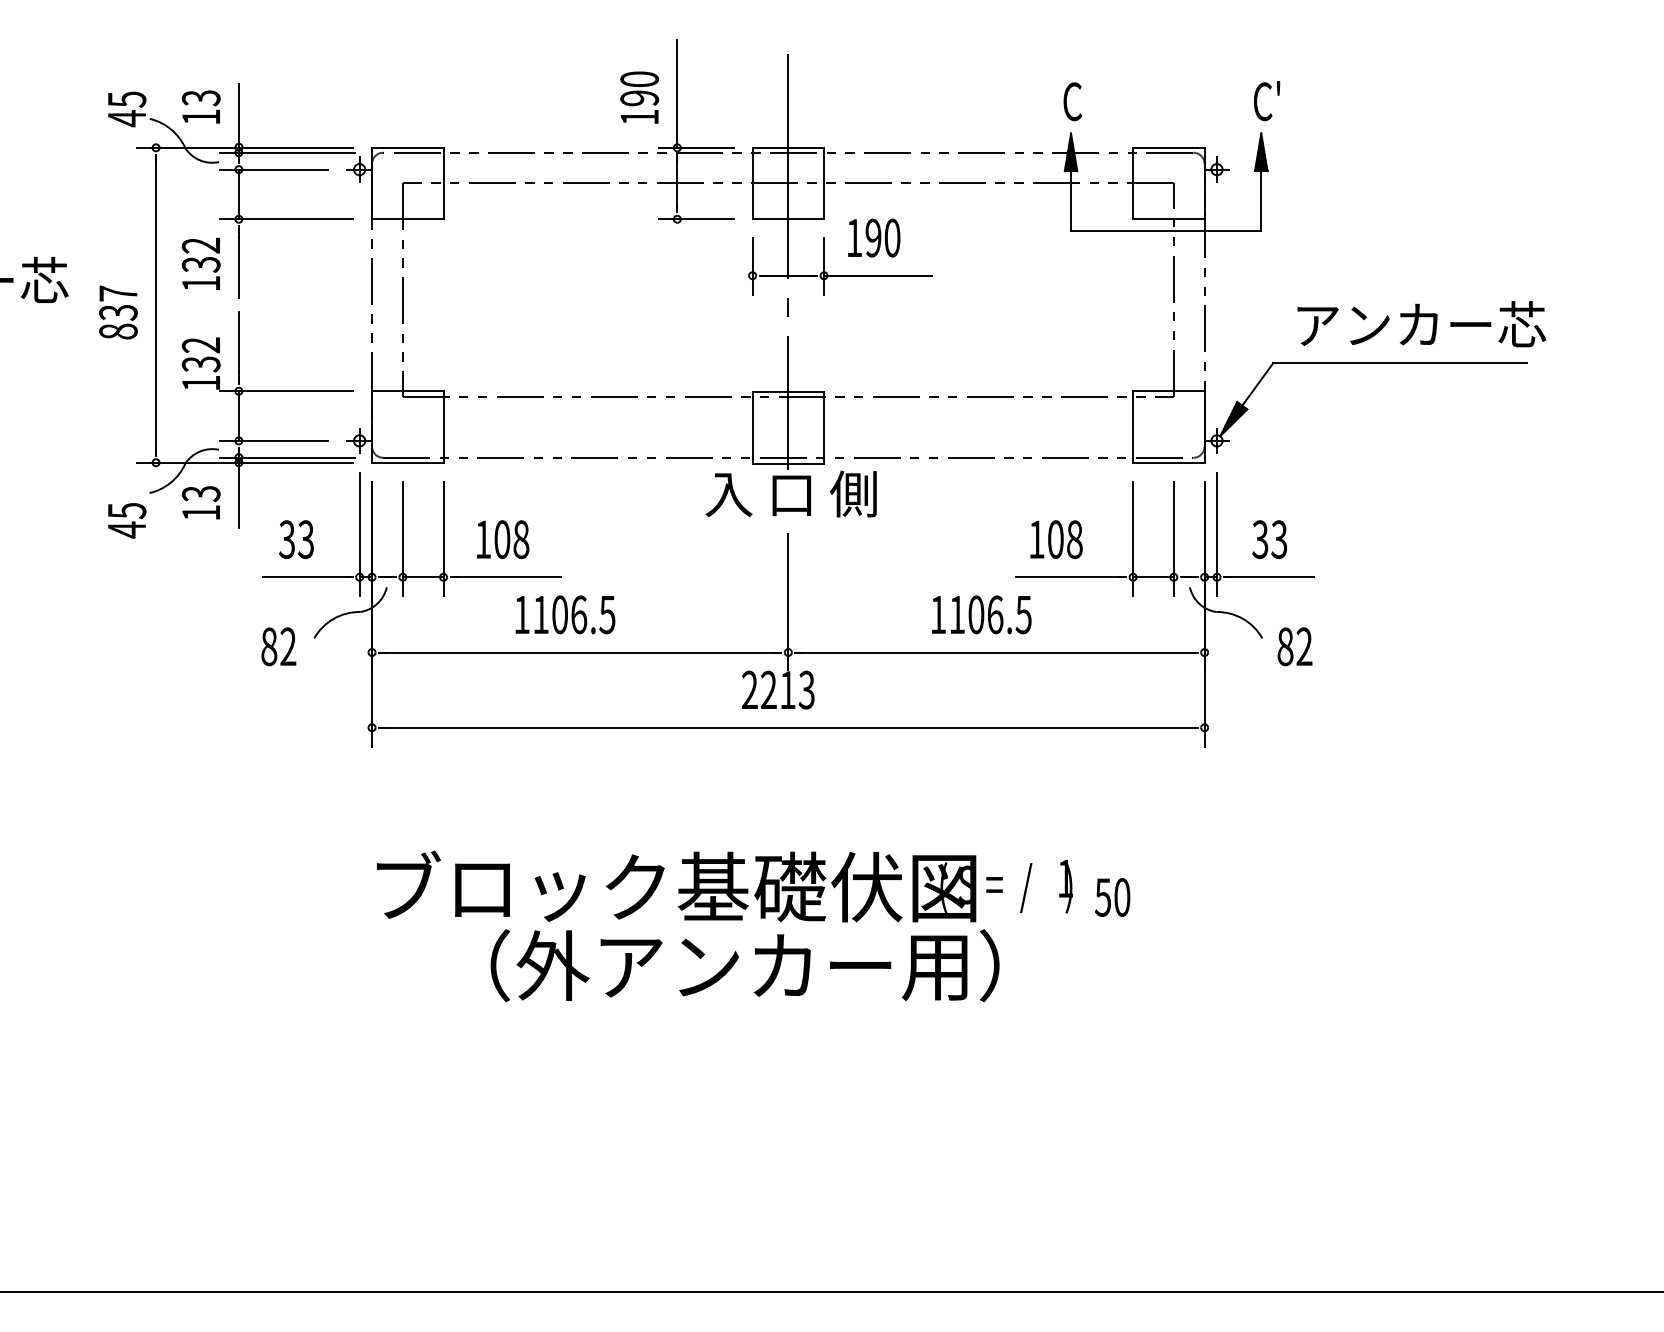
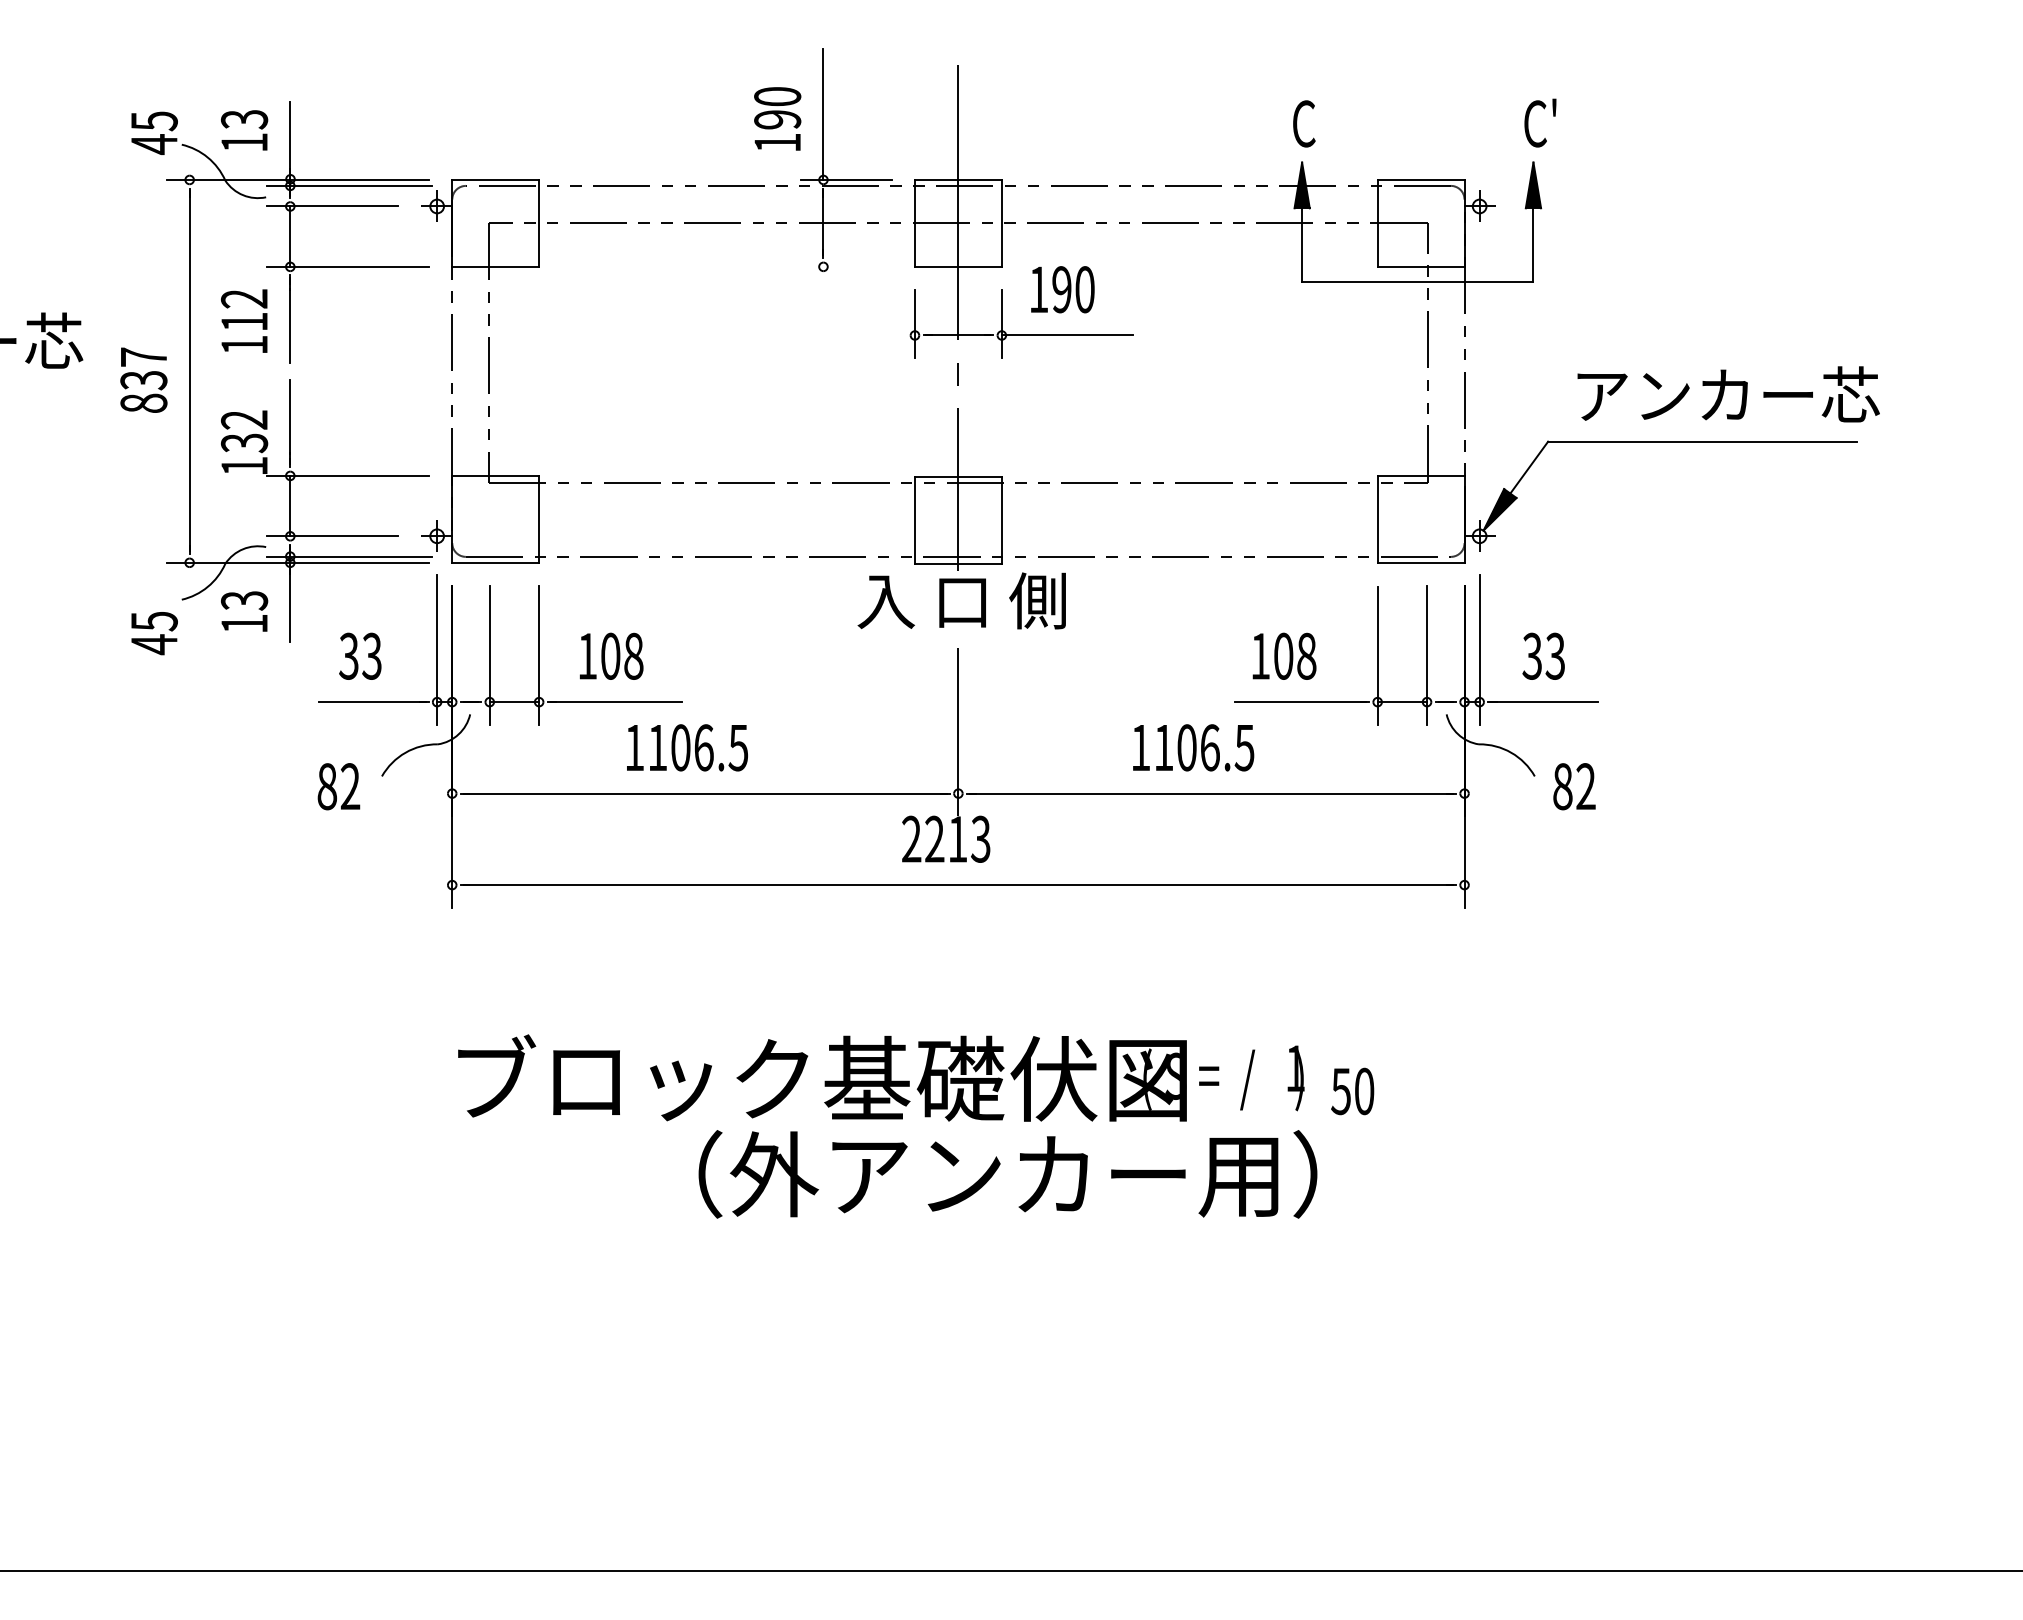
line: (695, 219) -> (845, 267), removed
text: (200, 264) -> (243, 321), 132 -> 112
text: (744, 965) -> (1007, 1174), moved

